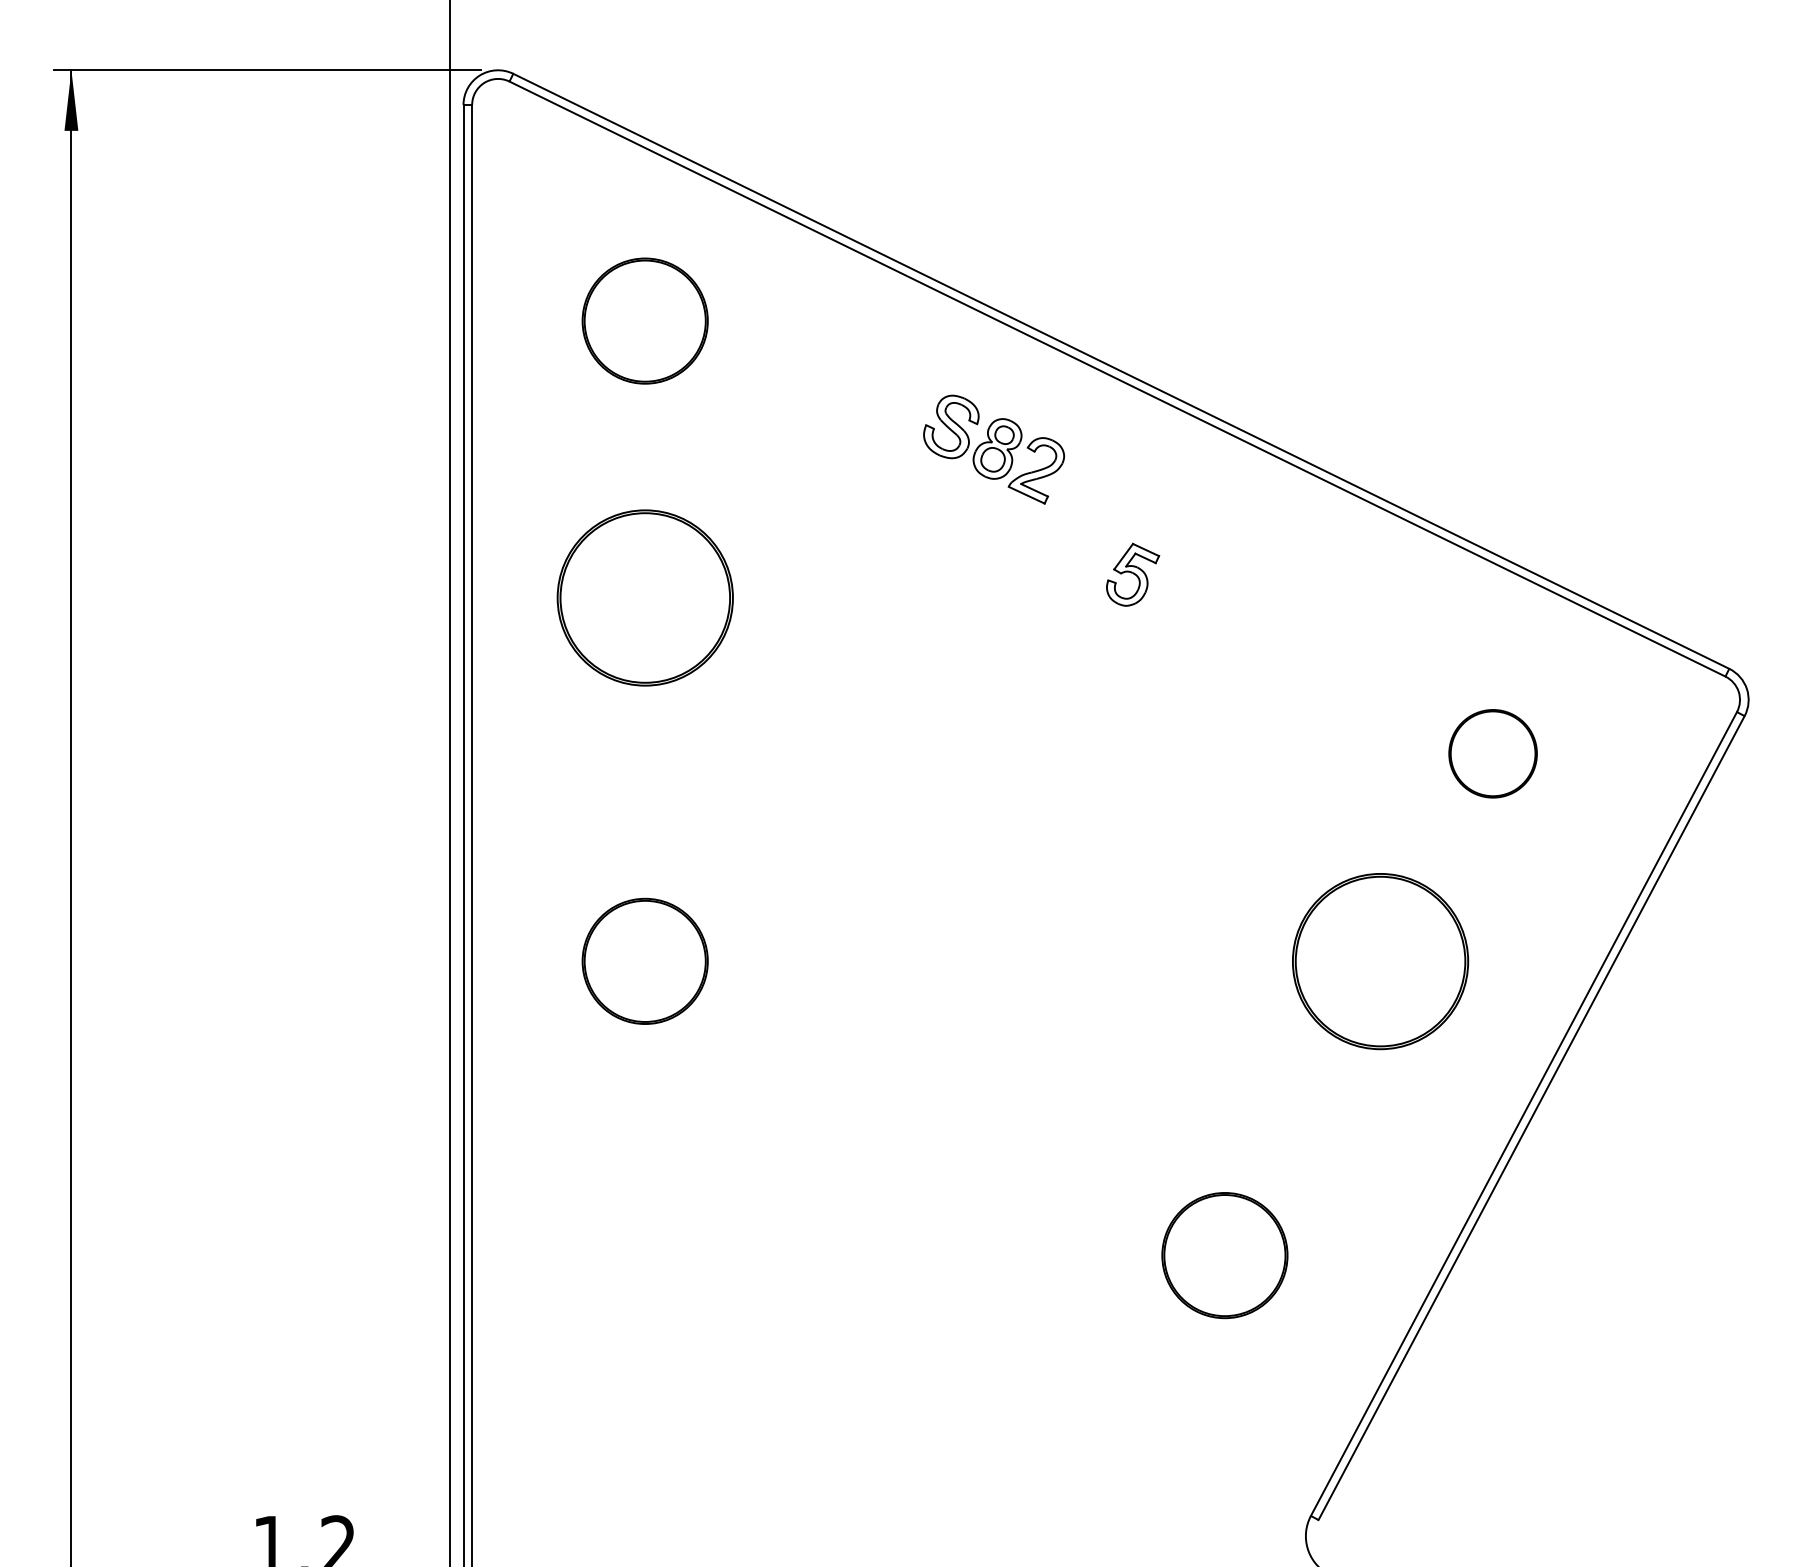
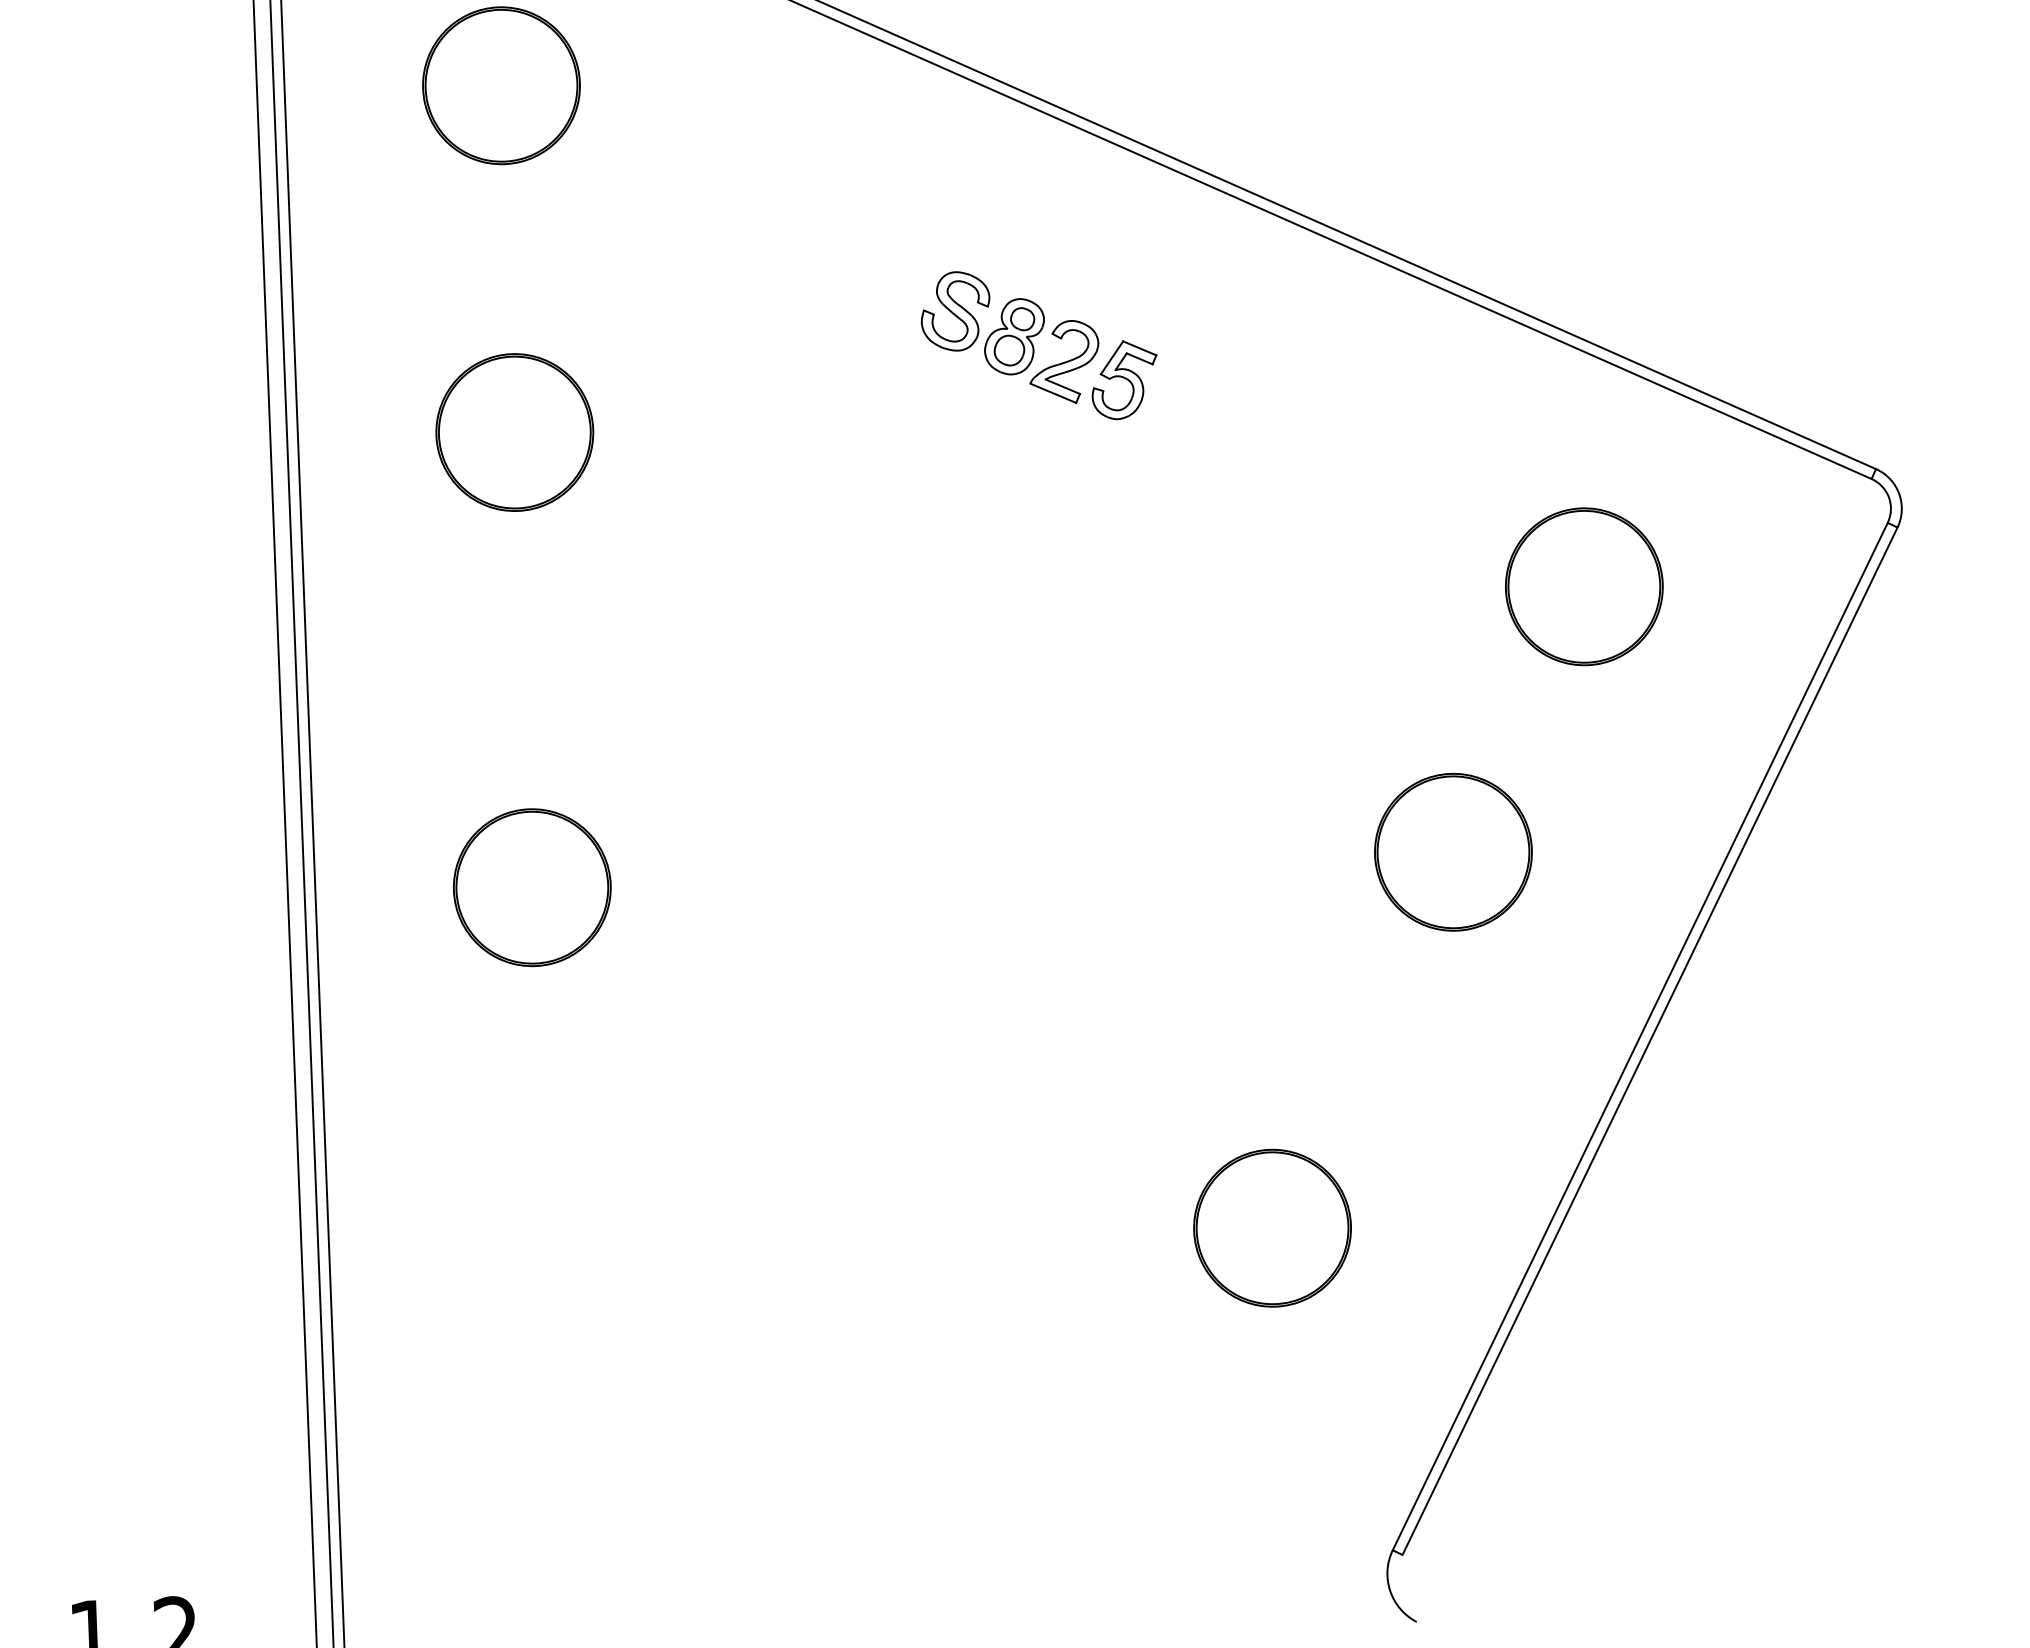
part: (993, 449) -> (1009, 337), moved
part: (644, 597) -> (513, 431), size x0.71
part: (1492, 753) -> (1583, 586), size x1.43
part: (1380, 960) -> (1453, 851), size x0.71

